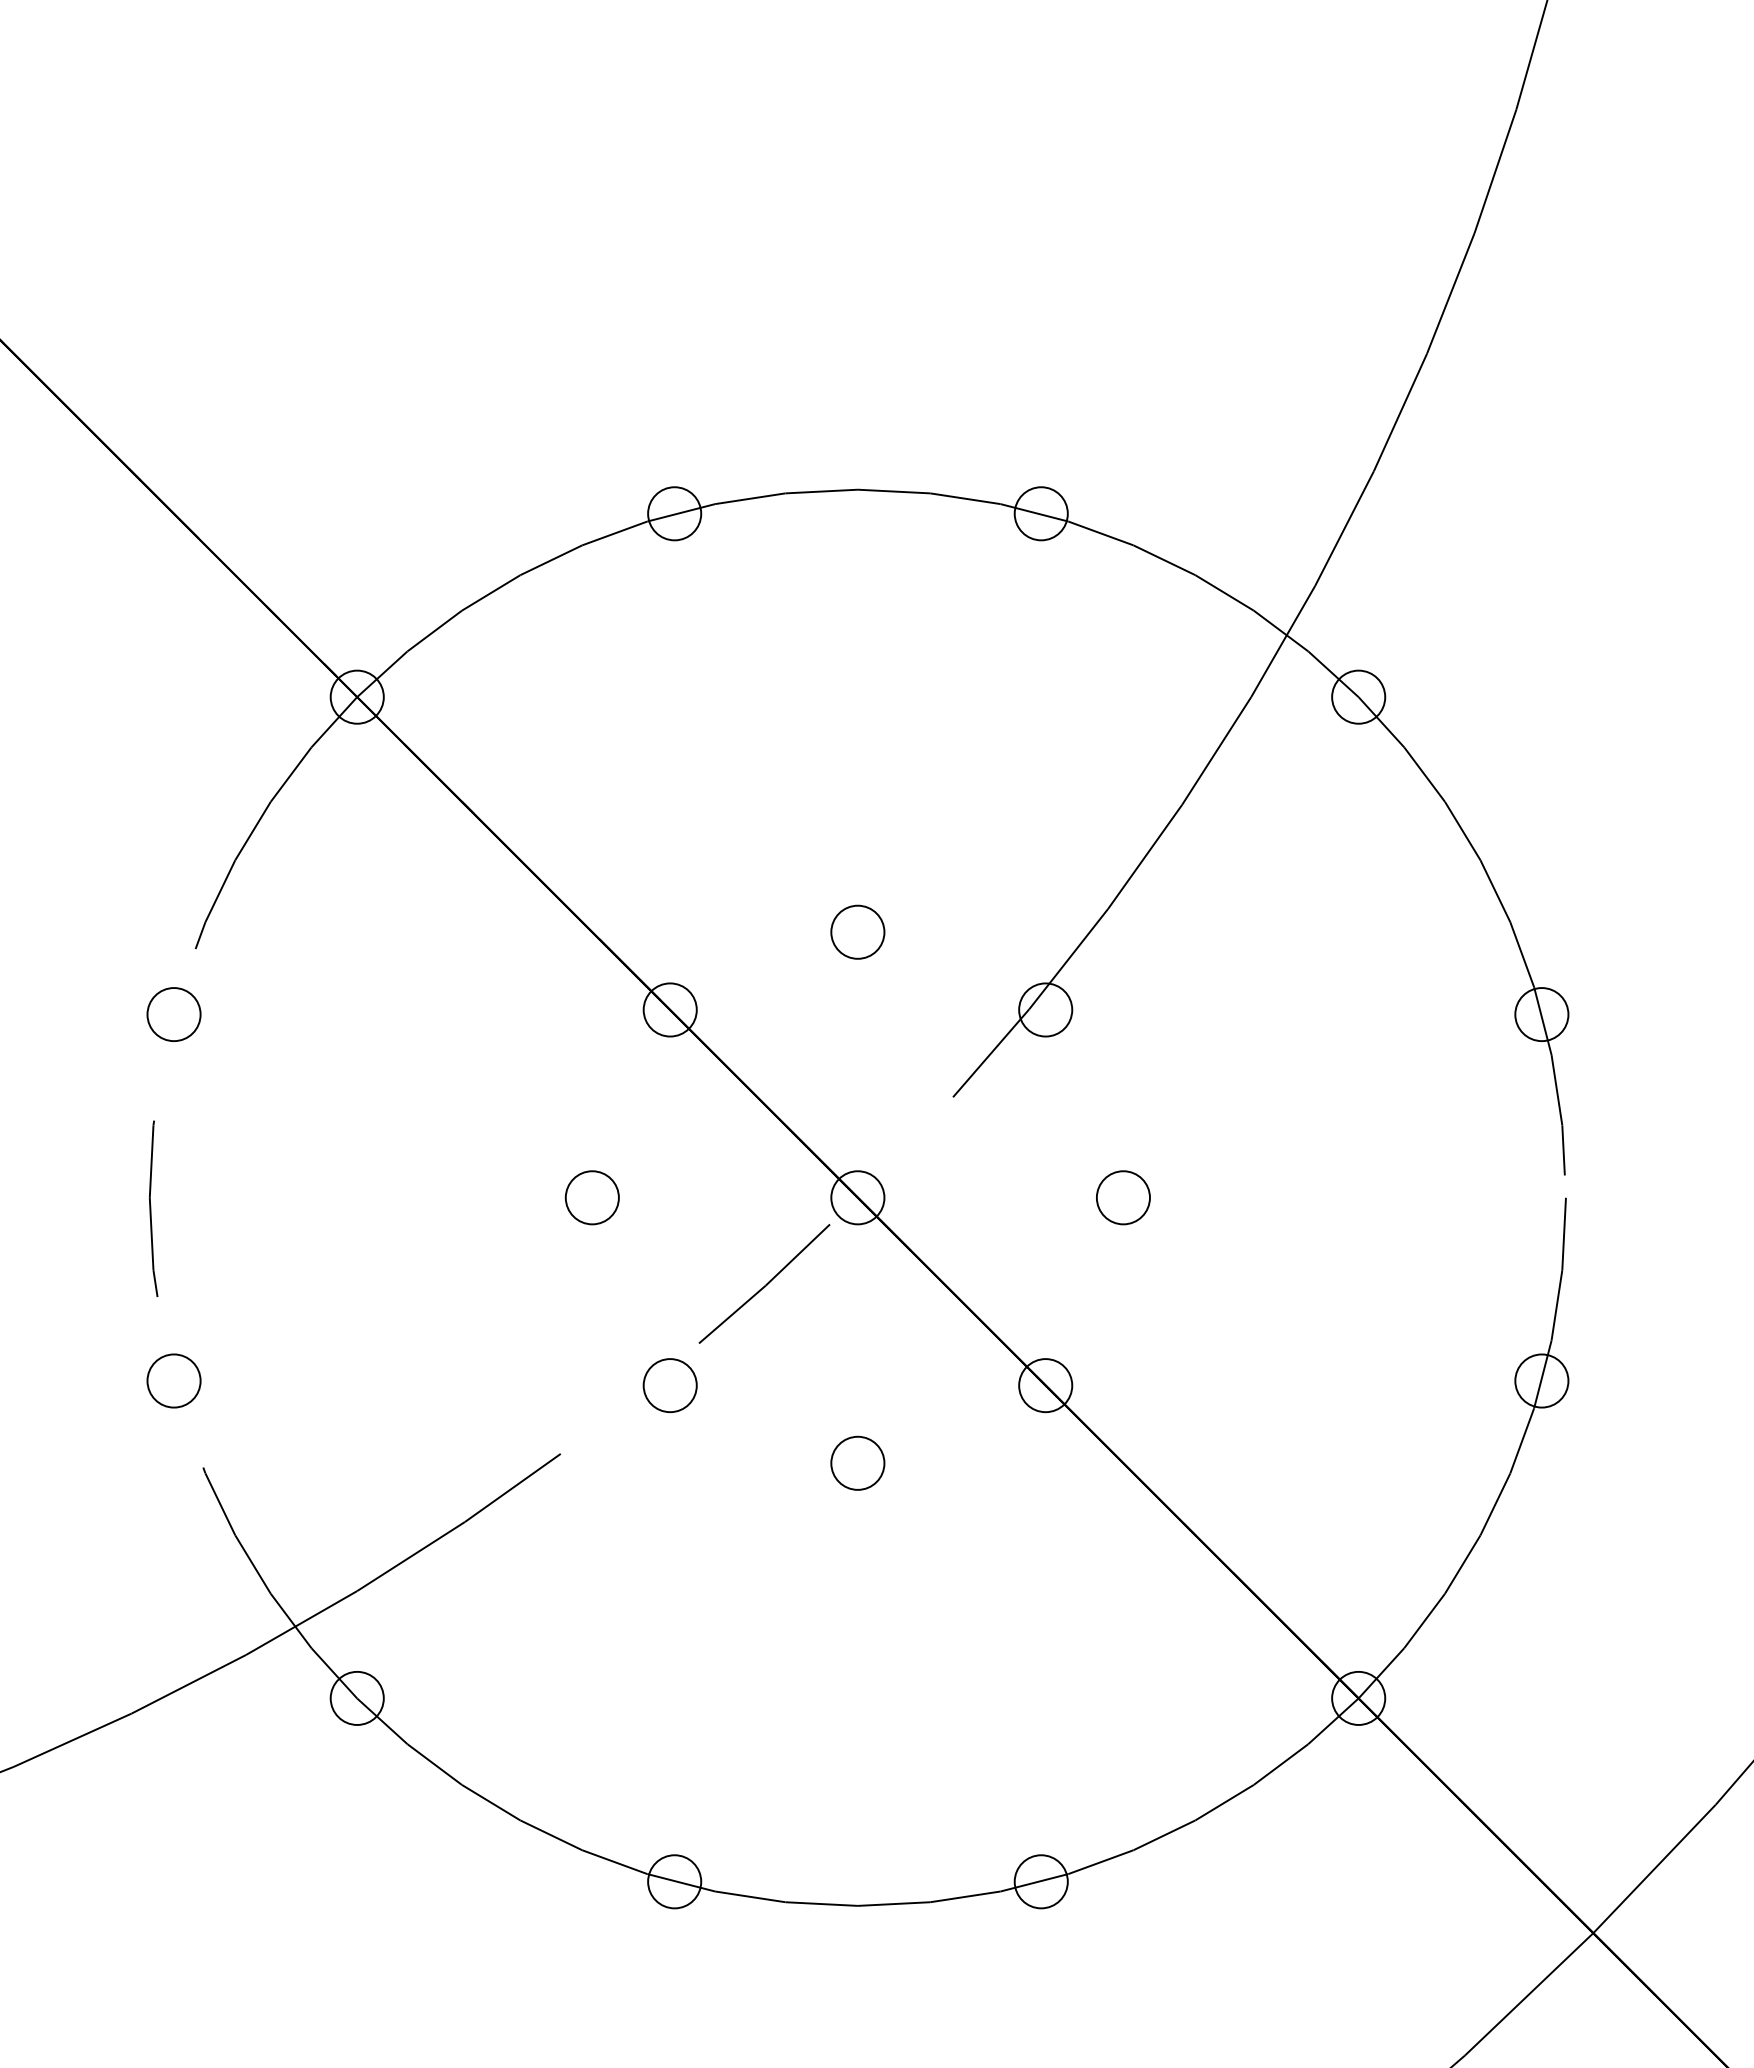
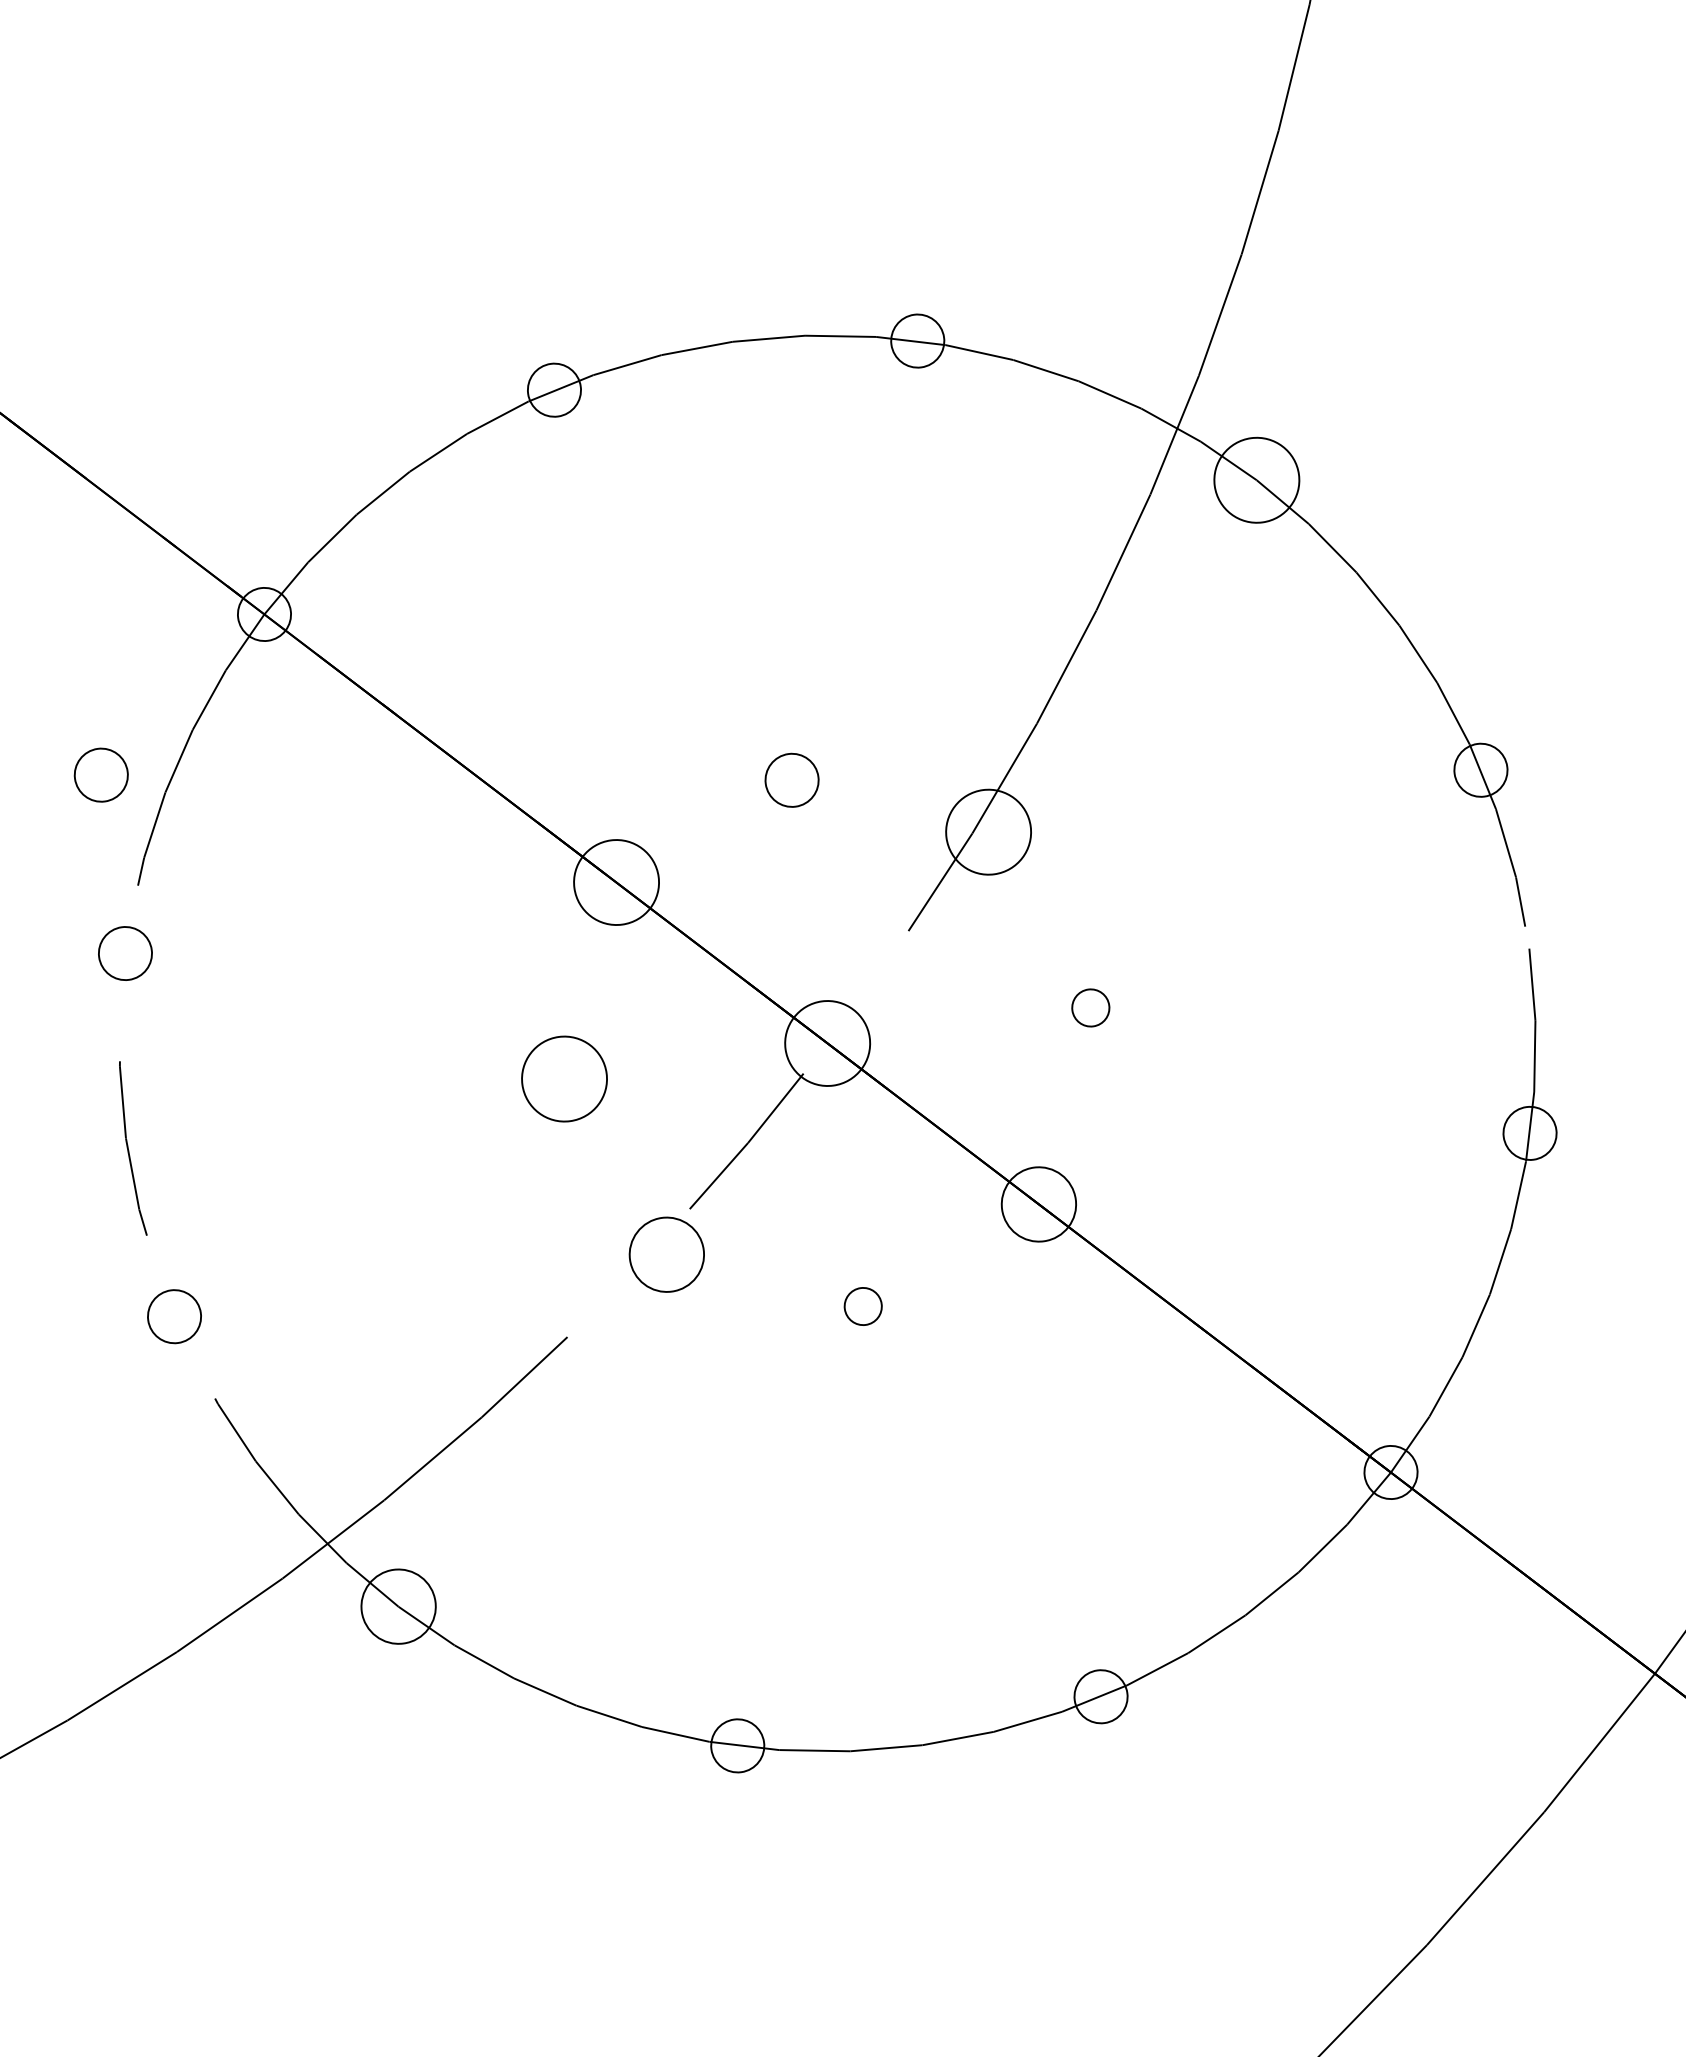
circle: (1358, 696) -> (1256, 479), size x1.6
circle: (173, 834) -> (100, 775), added
circle: (669, 1009) -> (615, 882), size x1.6
circle: (1045, 1009) -> (988, 831), size x1.6
circle: (591, 1197) -> (563, 1078), size x1.6
circle: (857, 1197) -> (827, 1043), size x1.6
circle: (1123, 1197) -> (1090, 1007), size x0.7
circle: (669, 1385) -> (666, 1254), size x1.4
circle: (1045, 1385) -> (1038, 1204), size x1.4
circle: (857, 1462) -> (862, 1305), size x0.7
circle: (356, 1697) -> (397, 1605), size x1.4

